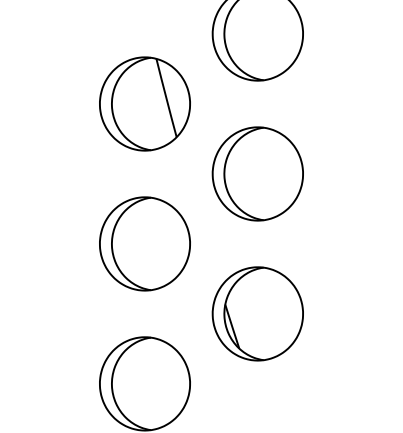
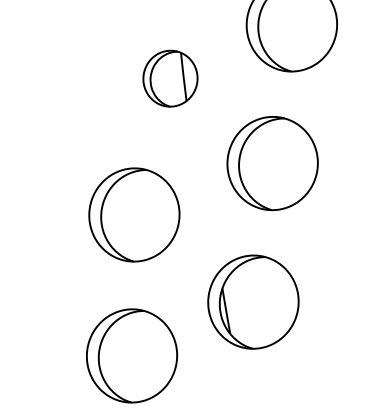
part: (144, 103) -> (170, 78), size x0.6
part: (144, 243) -> (133, 214), moved

